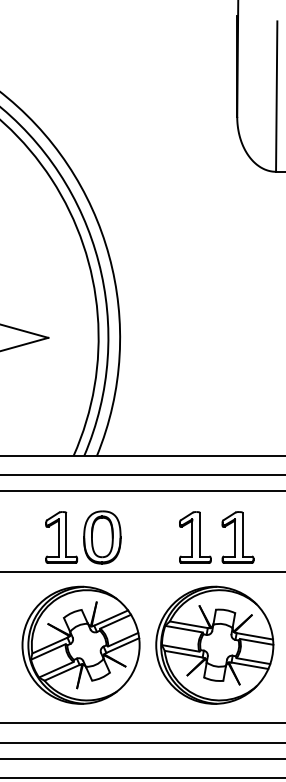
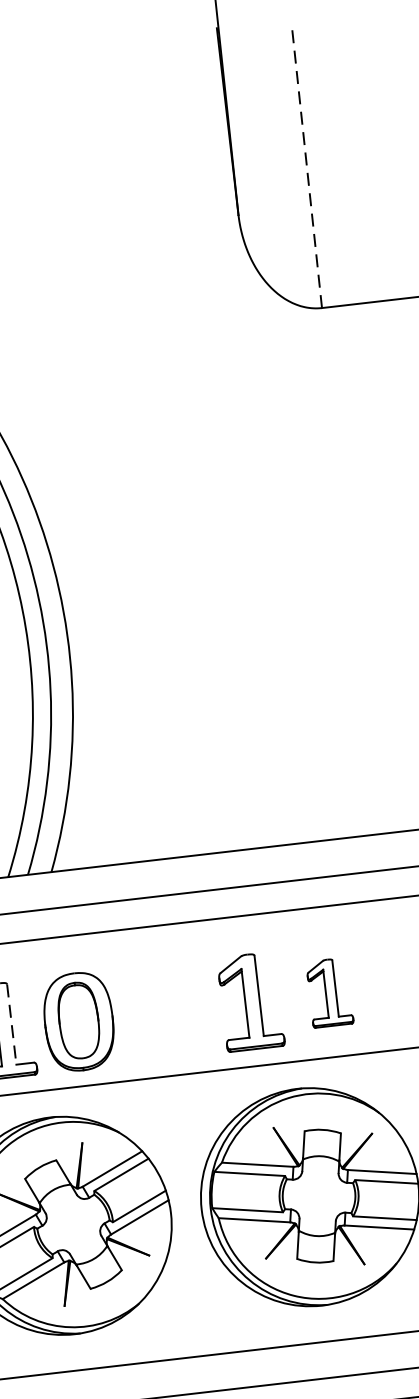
line: (276, 96) -> (306, 168), solid -> dashed
line: (66, 534) -> (11, 1023), solid -> dashed
part: (237, 537) -> (328, 992), size x0.7

